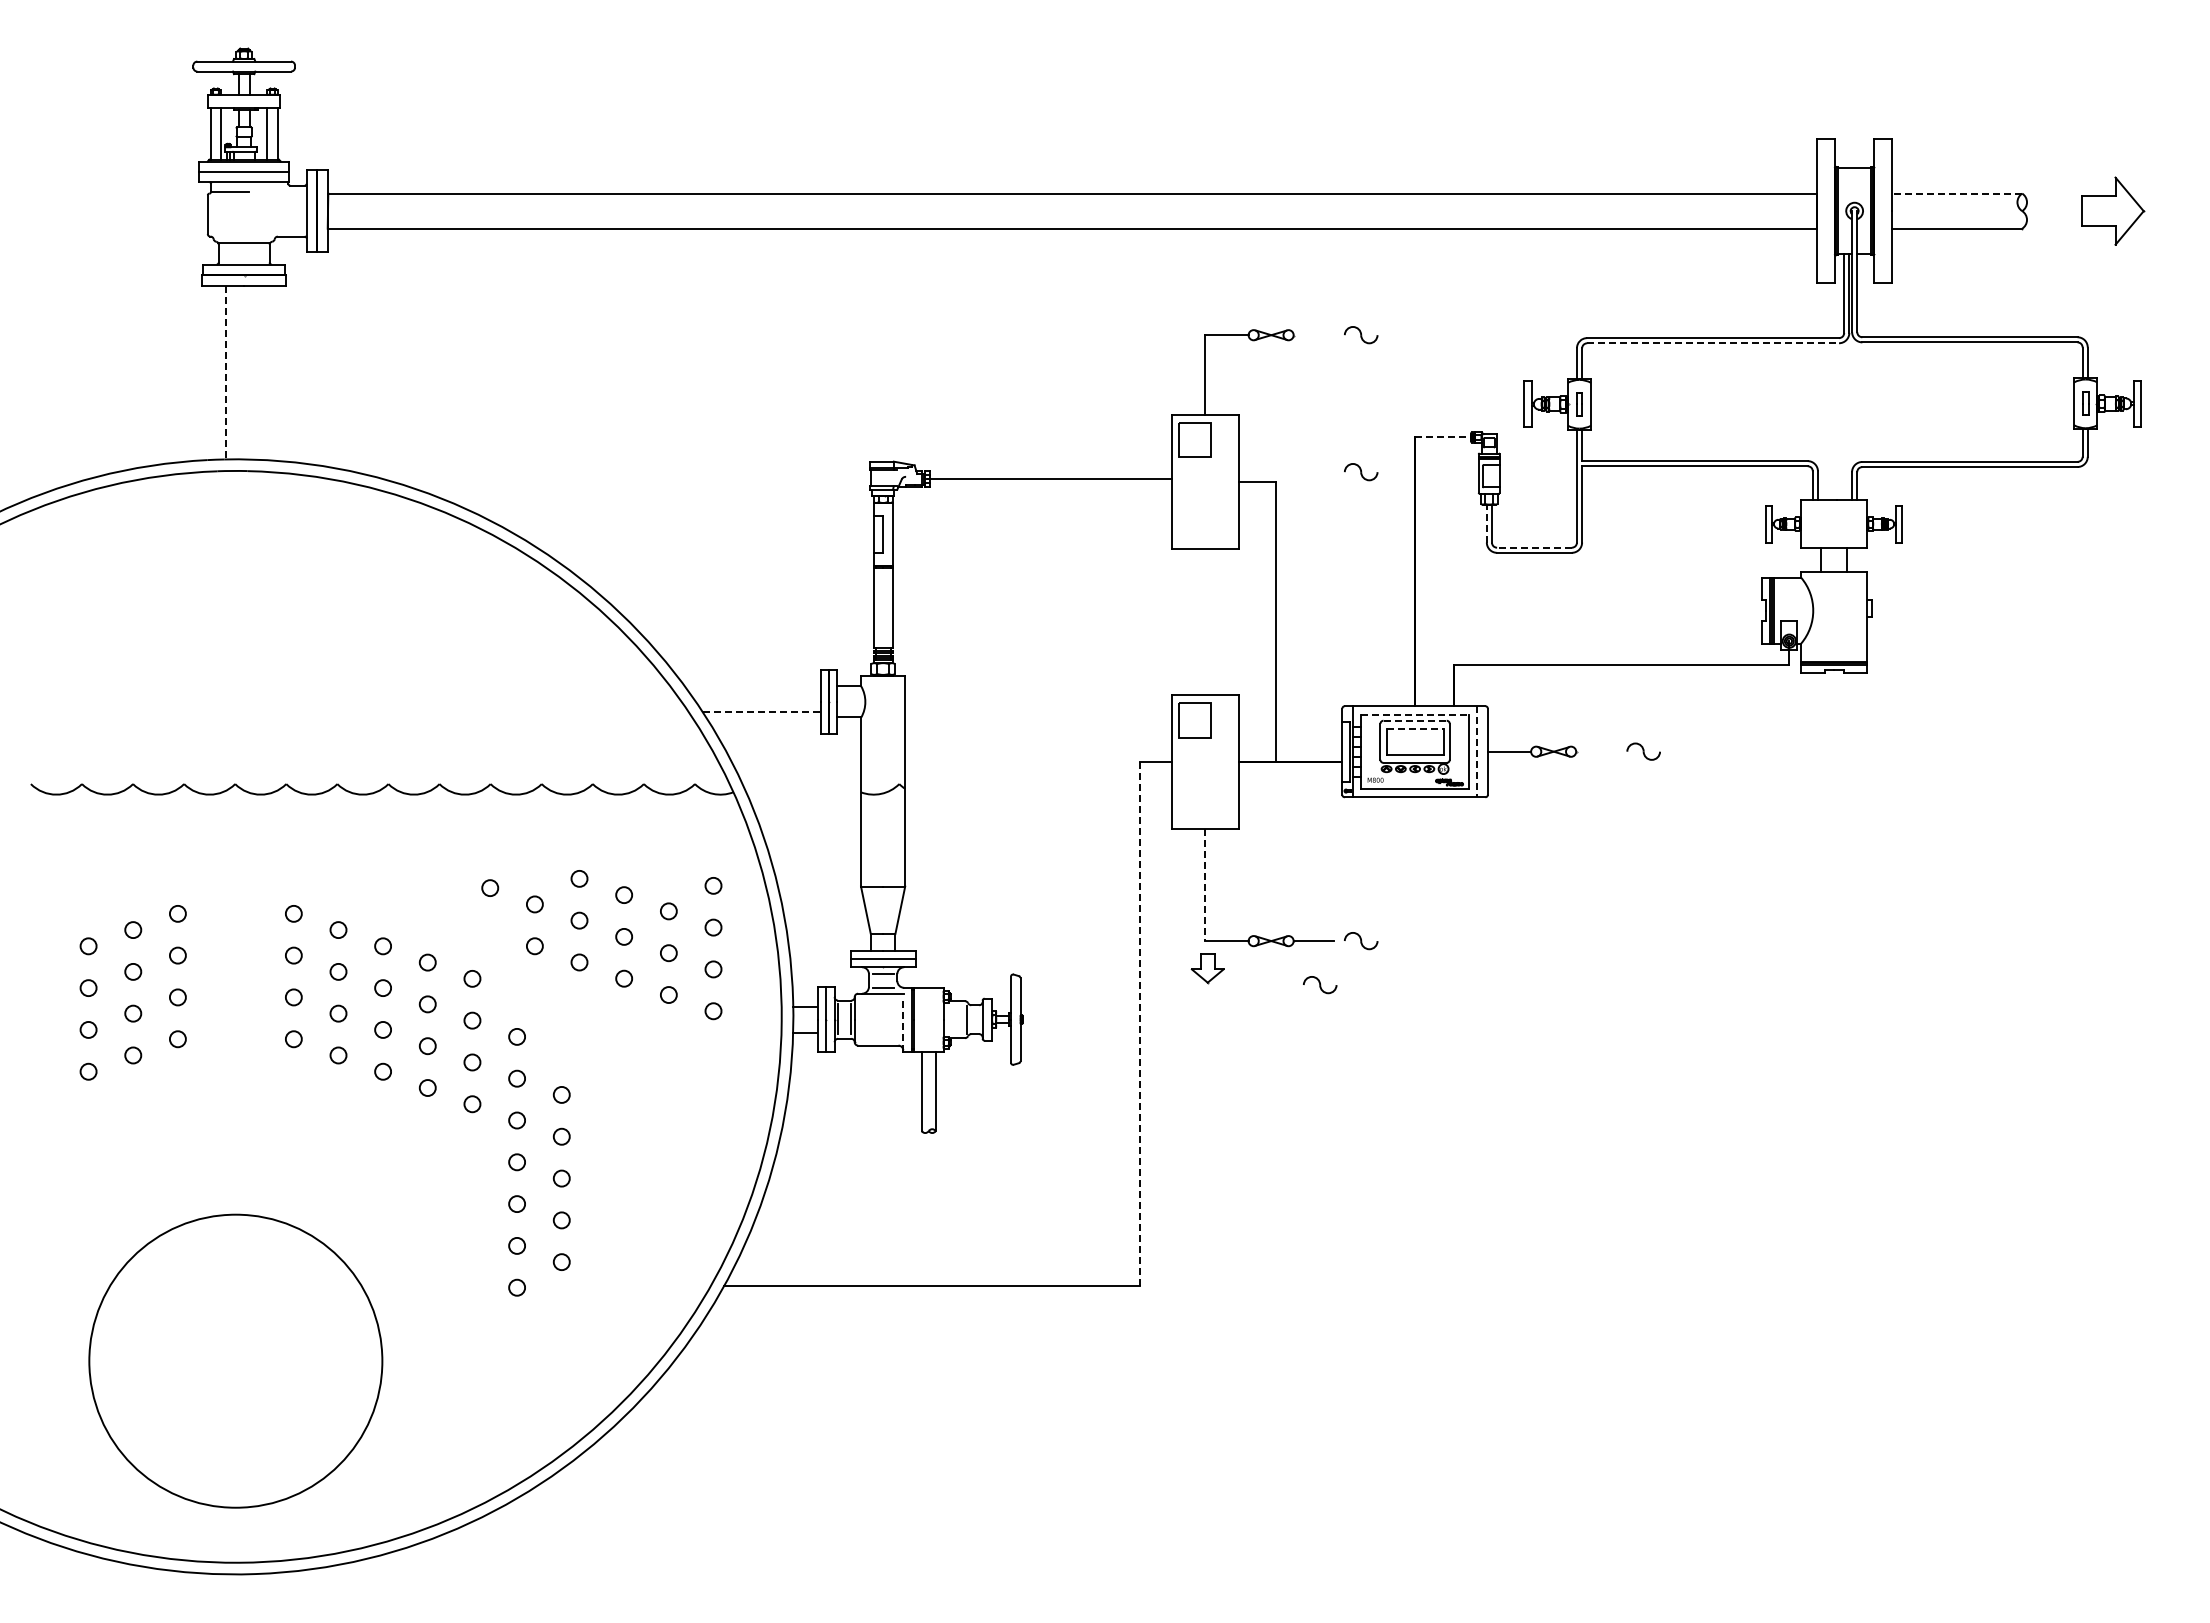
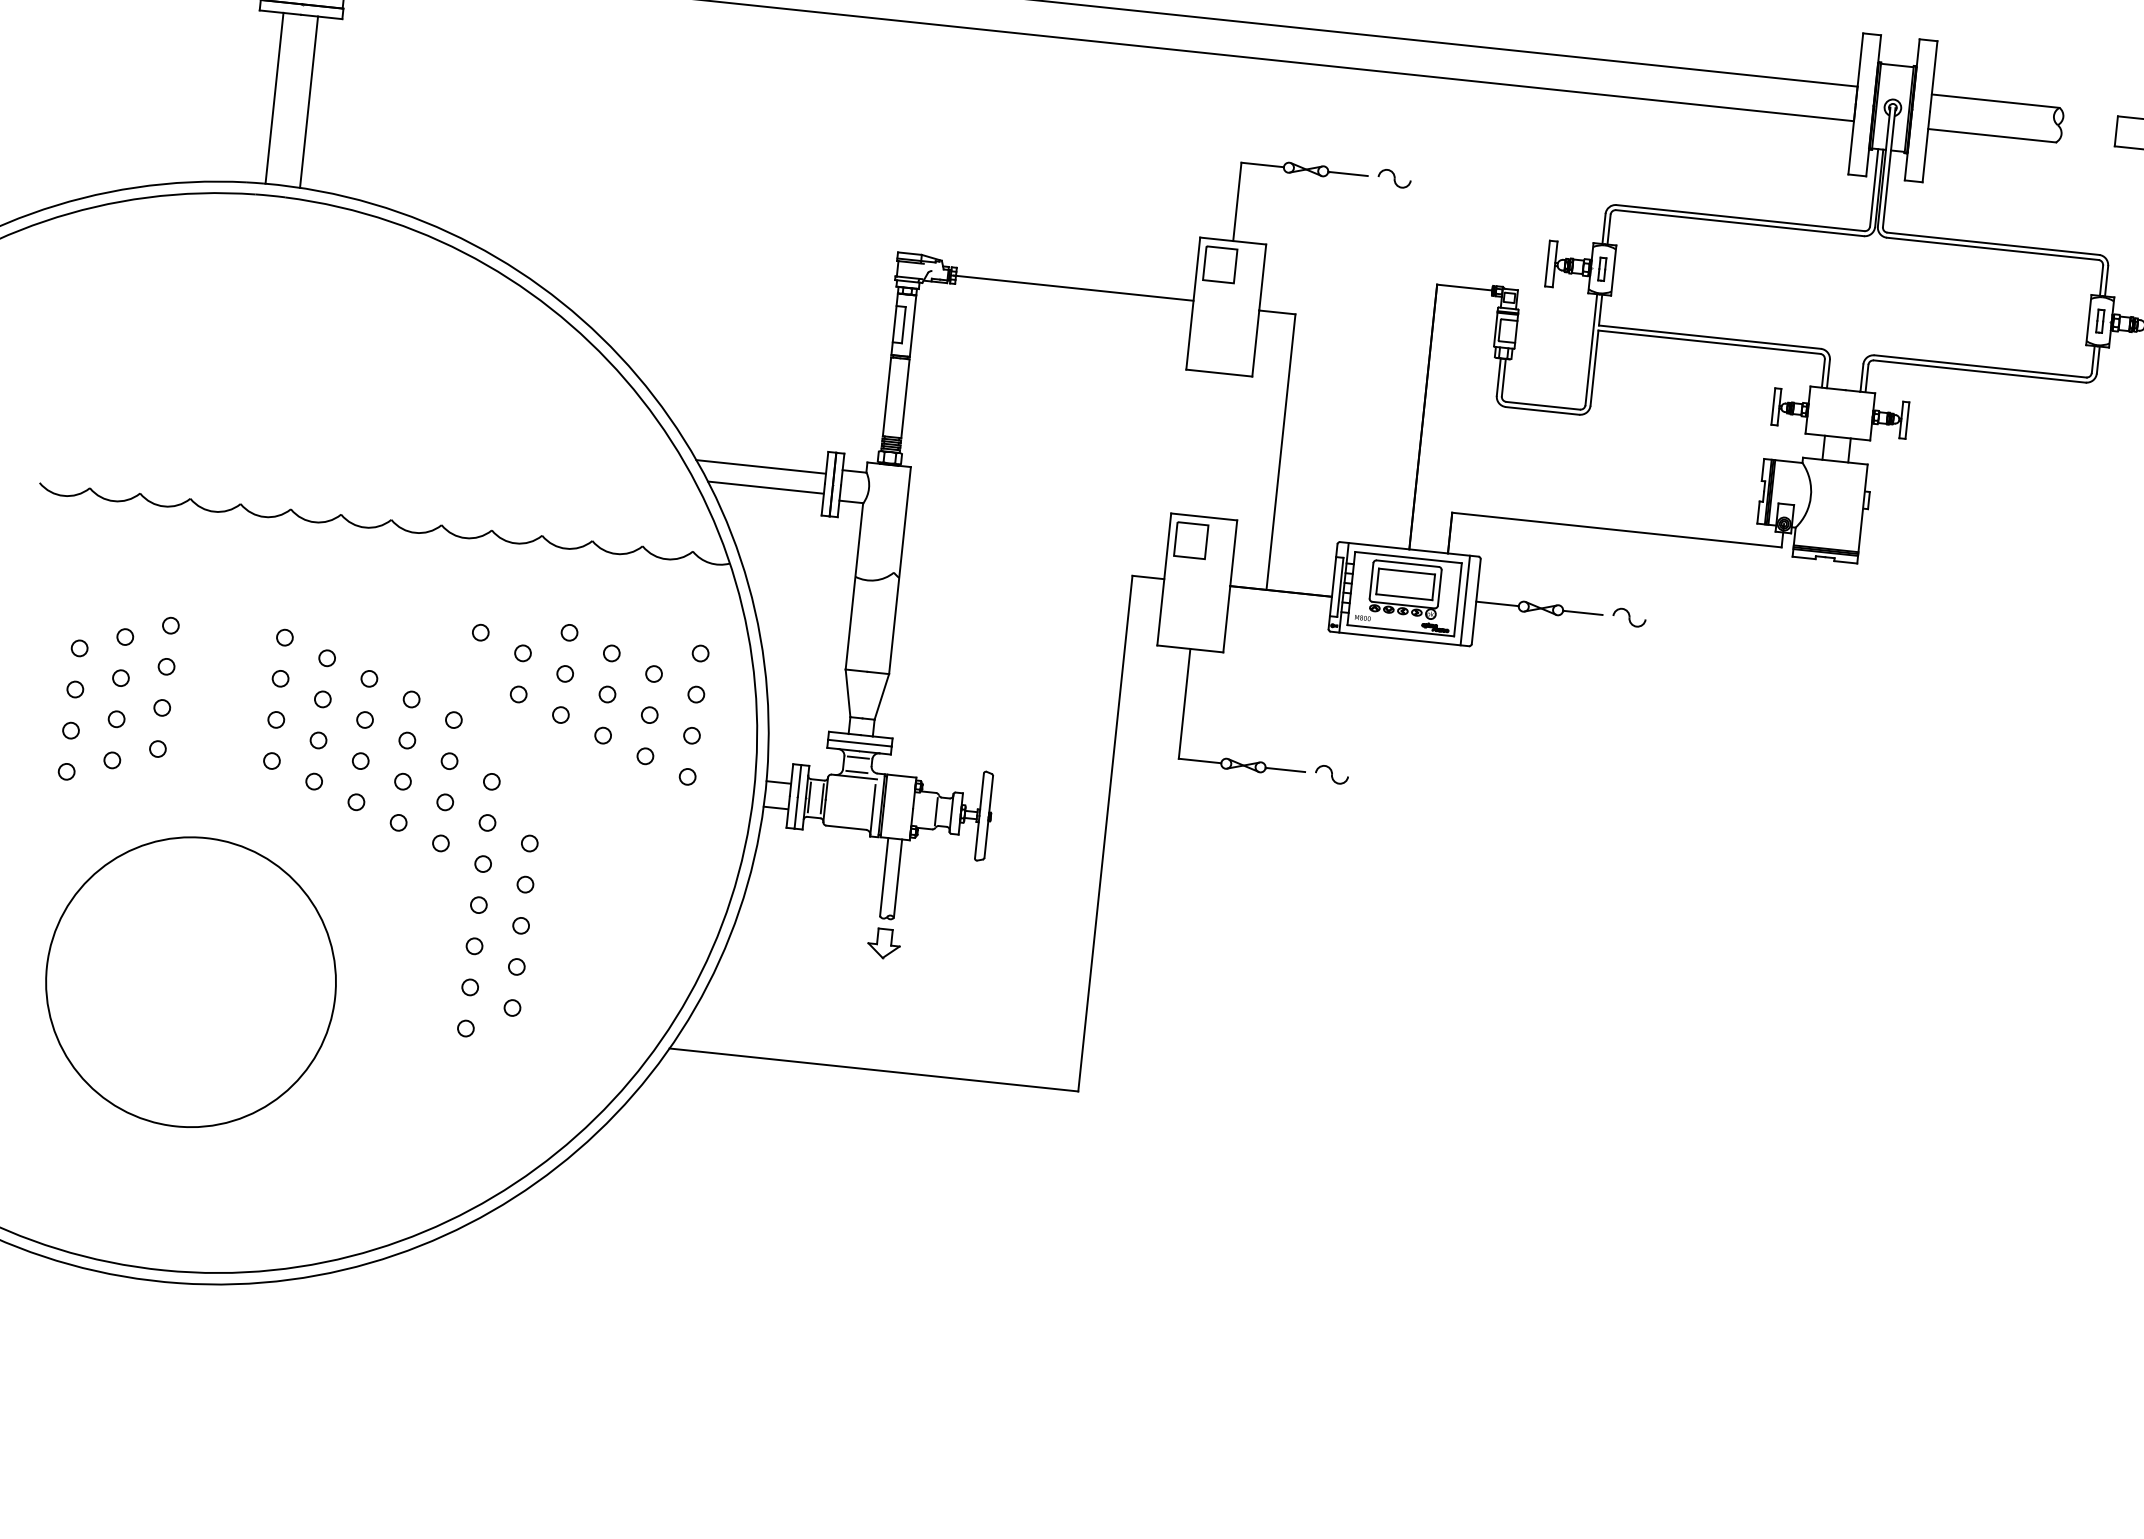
line: (1957, 193) -> (1995, 101), dashed -> solid
line: (1313, 335) -> (1347, 174), added
line: (1713, 343) -> (1740, 223), dashed -> solid
line: (226, 372) -> (274, 98), dashed -> solid
line: (261, 372) -> (309, 101), added
line: (1443, 437) -> (1465, 287), dashed -> solid
part: (1361, 472) -> (1380, 313), removed
line: (1486, 523) -> (1498, 377), dashed -> solid
line: (1533, 547) -> (1542, 405), dashed -> solid
line: (754, 691) -> (761, 466), added
line: (761, 712) -> (765, 487), dashed -> solid
line: (1415, 714) -> (1408, 557), dashed -> solid
line: (1415, 720) -> (1408, 563), dashed -> solid
line: (1415, 728) -> (1407, 571), dashed -> solid
line: (1476, 751) -> (1465, 600), dashed -> solid
line: (1596, 751) -> (1583, 612), added
line: (1205, 885) -> (1184, 704), dashed -> solid
part: (1207, 968) -> (883, 943), moved
part: (1320, 985) -> (1287, 814), removed
line: (1139, 1023) -> (1105, 832), dashed -> solid
line: (903, 1025) -> (873, 810), dashed -> solid
circle: (235, 1360) -> (190, 981), moved

